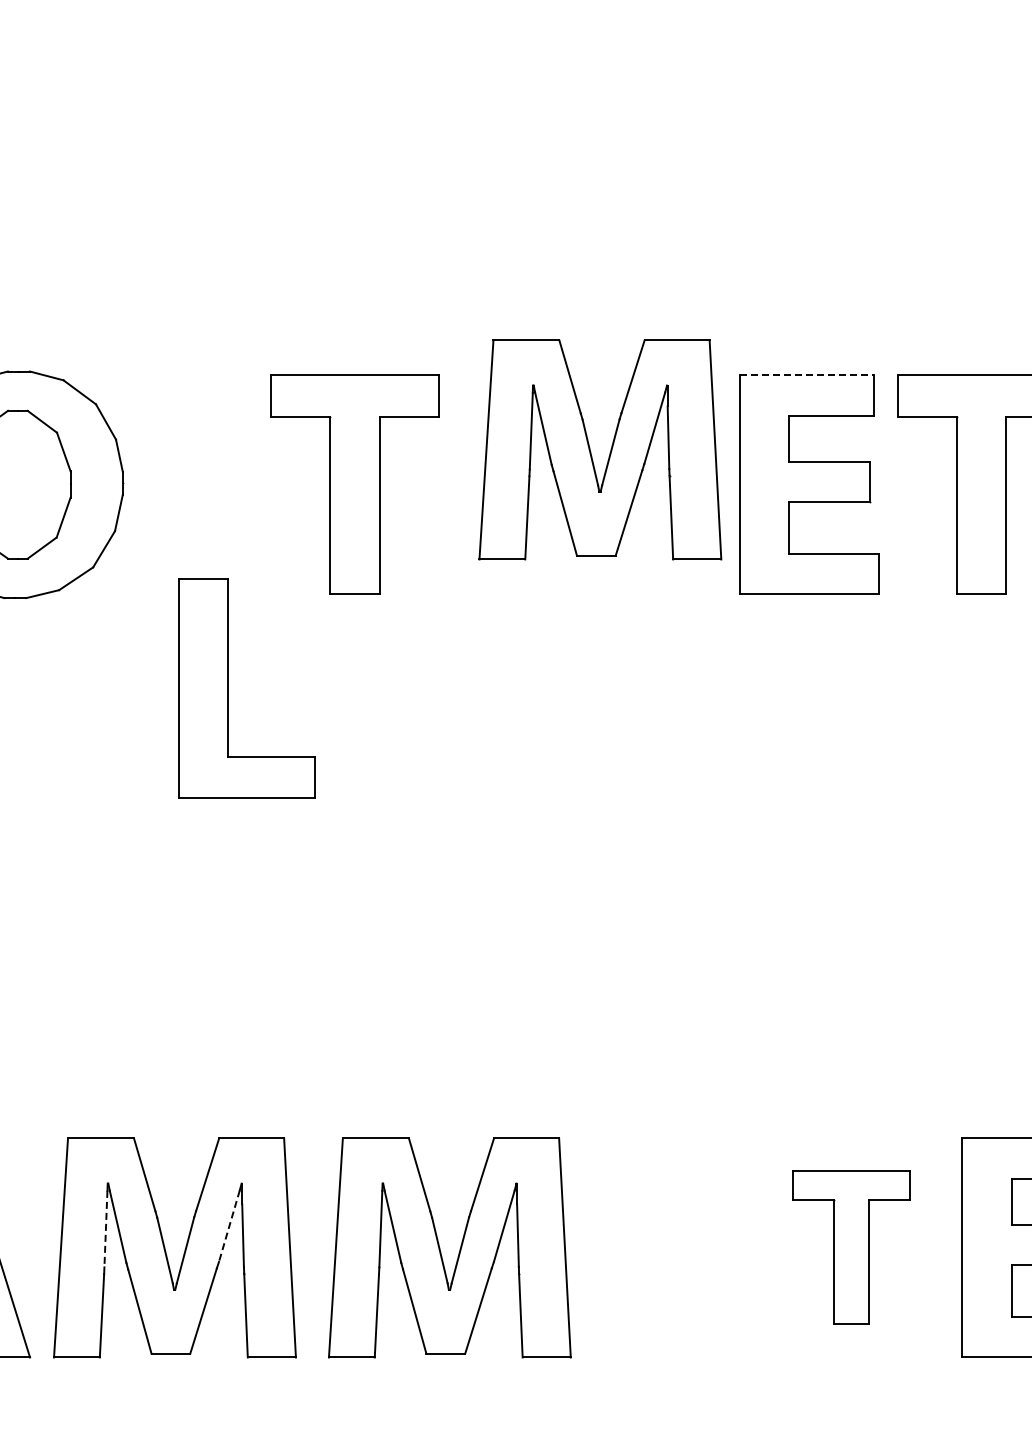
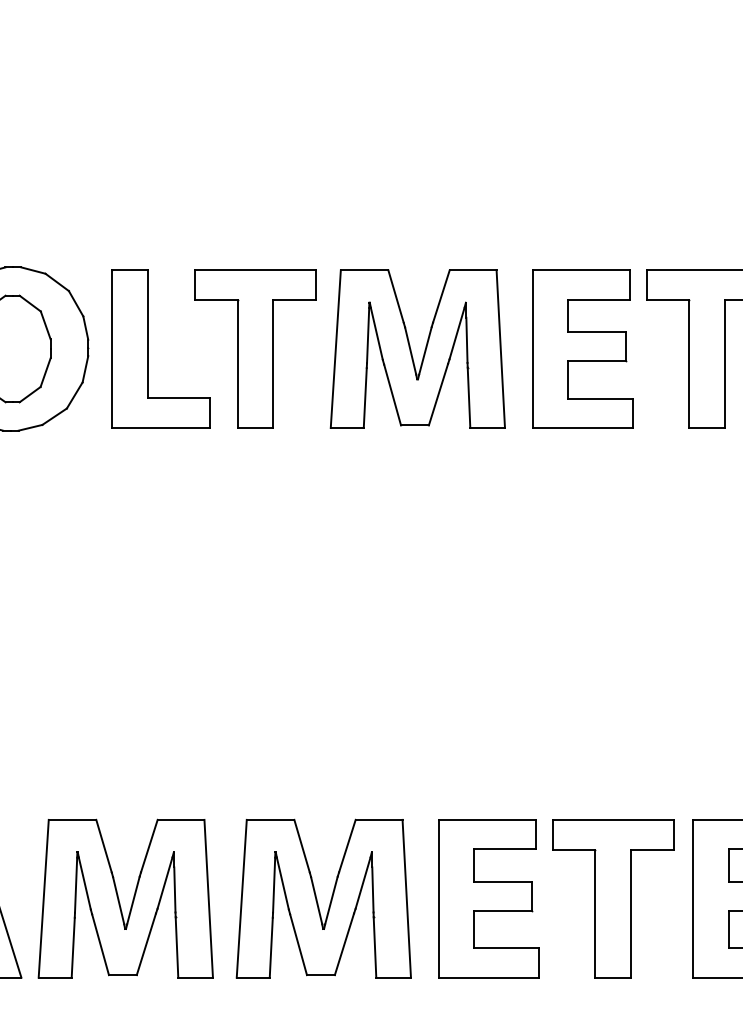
line: (807, 375) -> (581, 270), dashed -> solid
part: (591, 452) -> (411, 350), moved
part: (228, 688) -> (147, 348), moved
line: (229, 1226) -> (165, 883), dashed -> solid
line: (105, 1229) -> (75, 885), dashed -> solid
part: (678, 1247) -> (488, 898), added
part: (851, 1247) -> (613, 898), size x1.43

